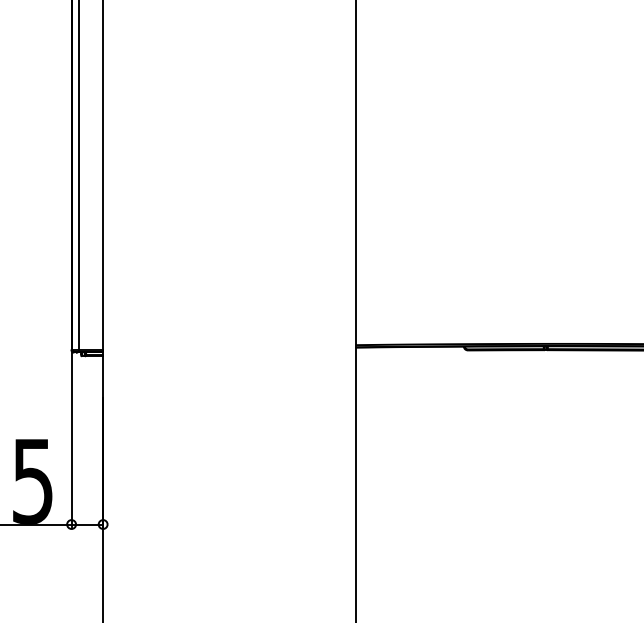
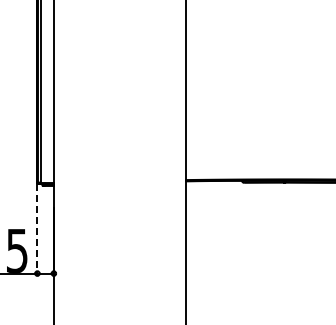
line: (71, 439) -> (37, 229), solid -> dashed

